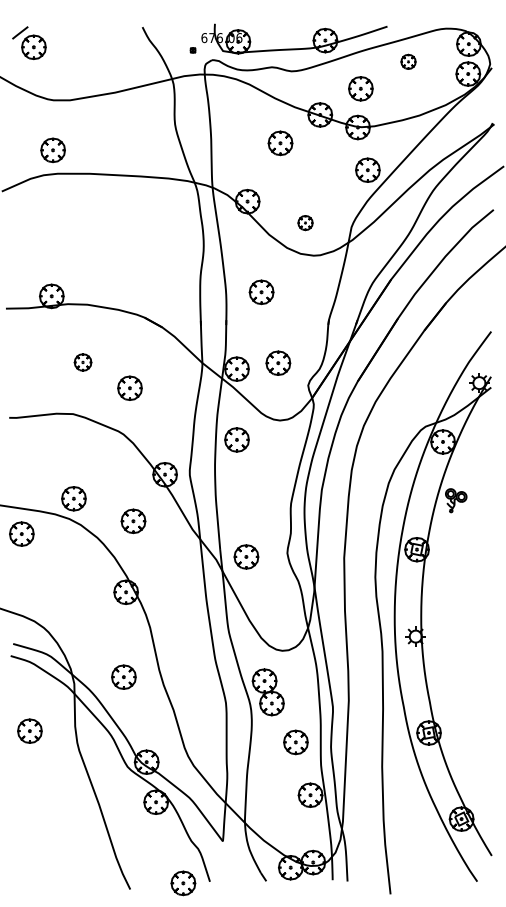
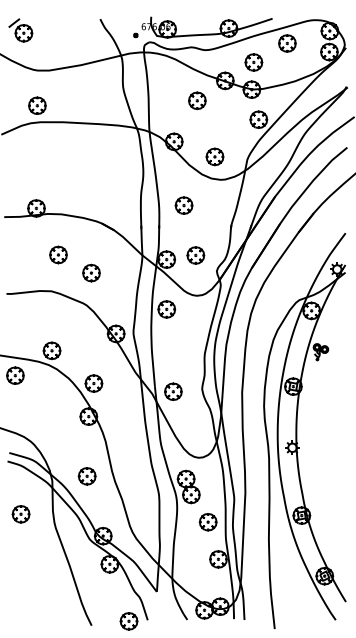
part: (408, 61) -> (287, 43), size x1.67
part: (305, 222) -> (214, 156), size x1.67
part: (82, 362) -> (58, 254), size x1.43
part: (133, 521) -> (93, 383), moved

